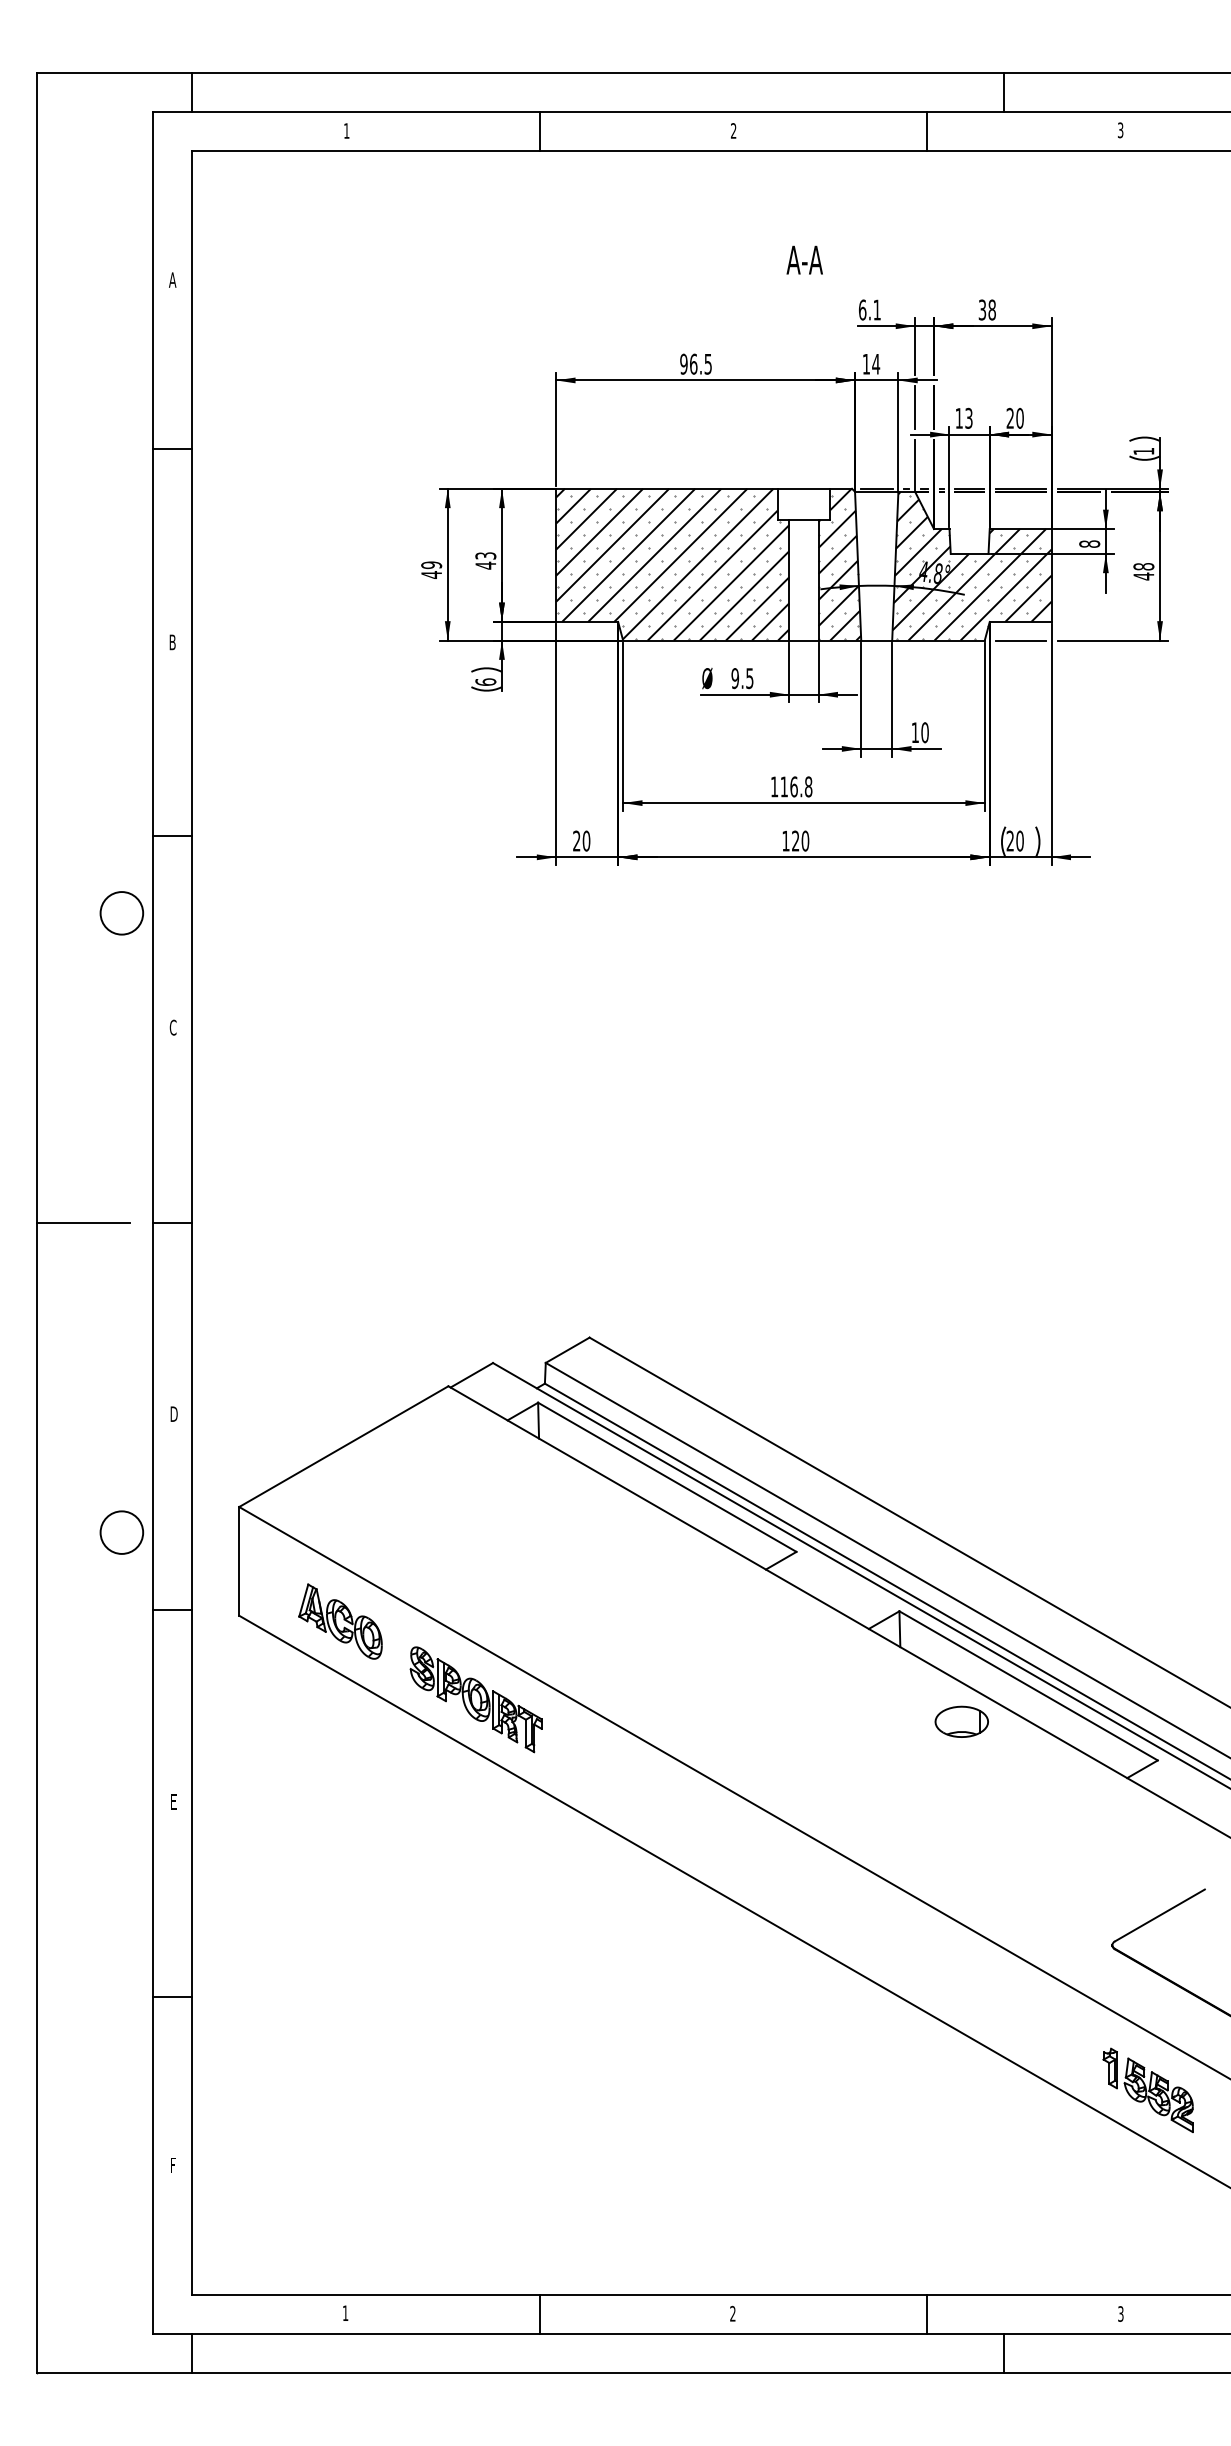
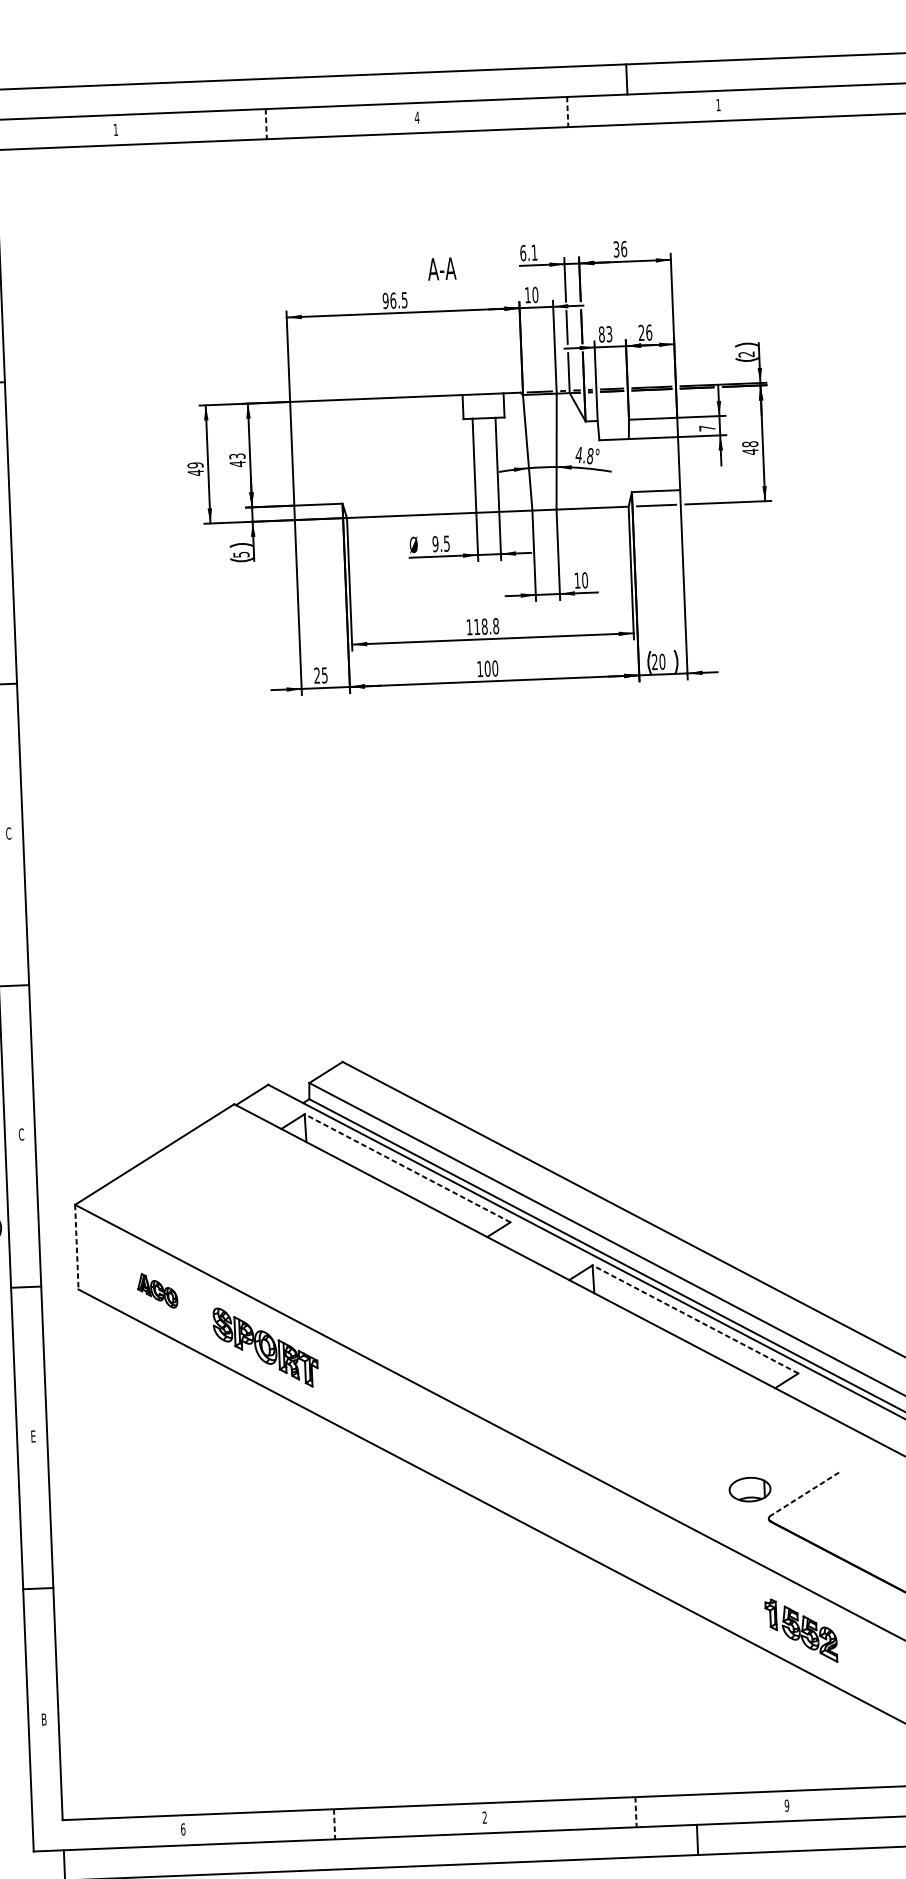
text: (733, 130) -> (417, 117), 2 -> 4
text: (1120, 130) -> (718, 105), 3 -> 1
line: (539, 131) -> (265, 124), solid -> dashed
line: (927, 131) -> (568, 112), solid -> dashed
text: (804, 259) -> (441, 268), moved
text: (992, 309) -> (624, 248), 38 -> 36
text: (876, 363) -> (535, 294), 14 -> 10
text: (959, 417) -> (601, 333), 13 -> 83
text: (1019, 417) -> (648, 331), 20 -> 26
text: (1143, 451) -> (746, 354), 1 -> 2
text: (1089, 543) -> (707, 427), 8 -> 7
hatch: (672, 564) -> (383, 457), removed
hatch: (839, 564) -> (513, 452), removed
hatch: (971, 565) -> (615, 448), removed
text: (485, 681) -> (241, 554), 6 -> 5
text: (793, 786) -> (484, 626), 116.8 -> 118.8
text: (586, 840) -> (324, 674), 20 -> 25
text: (795, 840) -> (487, 668), 120 -> 100
text: (173, 1414) -> (21, 1134), D -> C
line: (666, 1477) -> (406, 1168), solid -> dashed
line: (239, 1561) -> (77, 1247), solid -> dashed
part: (340, 1621) -> (157, 1290), size x0.6
line: (1028, 1685) -> (695, 1319), solid -> dashed
part: (961, 1721) -> (749, 1489), moved
line: (1159, 1915) -> (804, 1494), solid -> dashed
text: (172, 2164) -> (43, 1718), F -> B
text: (345, 2313) -> (183, 1829), 1 -> 6
text: (1120, 2313) -> (786, 1805), 3 -> 9
line: (539, 2315) -> (334, 1825), solid -> dashed
line: (927, 2315) -> (636, 1812), solid -> dashed

